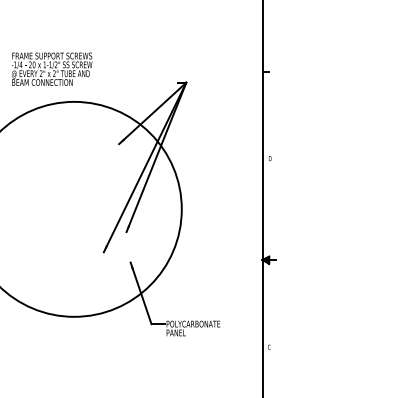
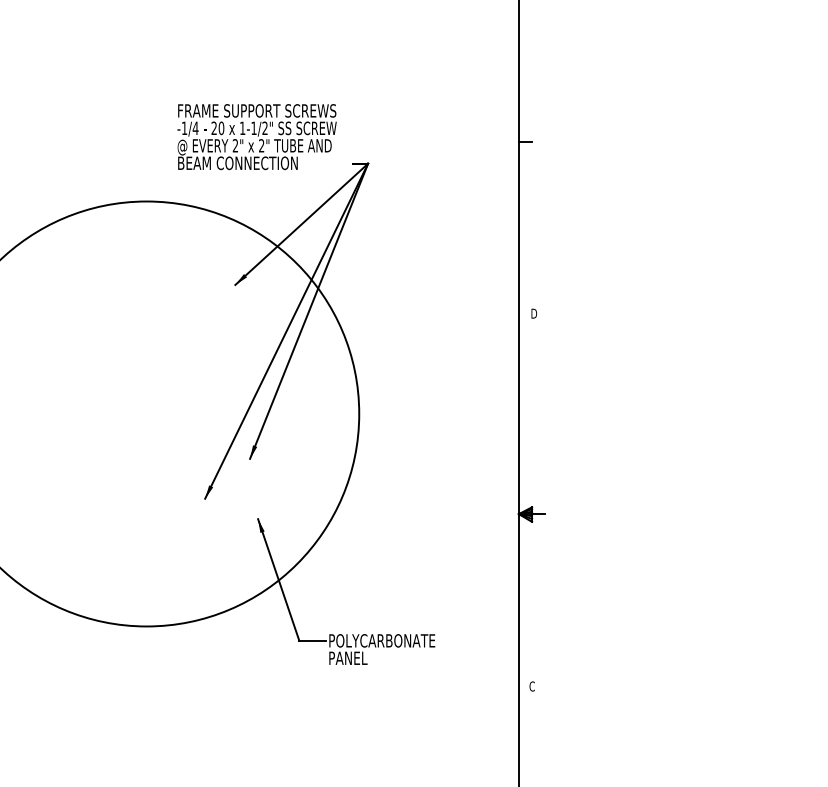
text: (52, 68) -> (257, 135), moved

